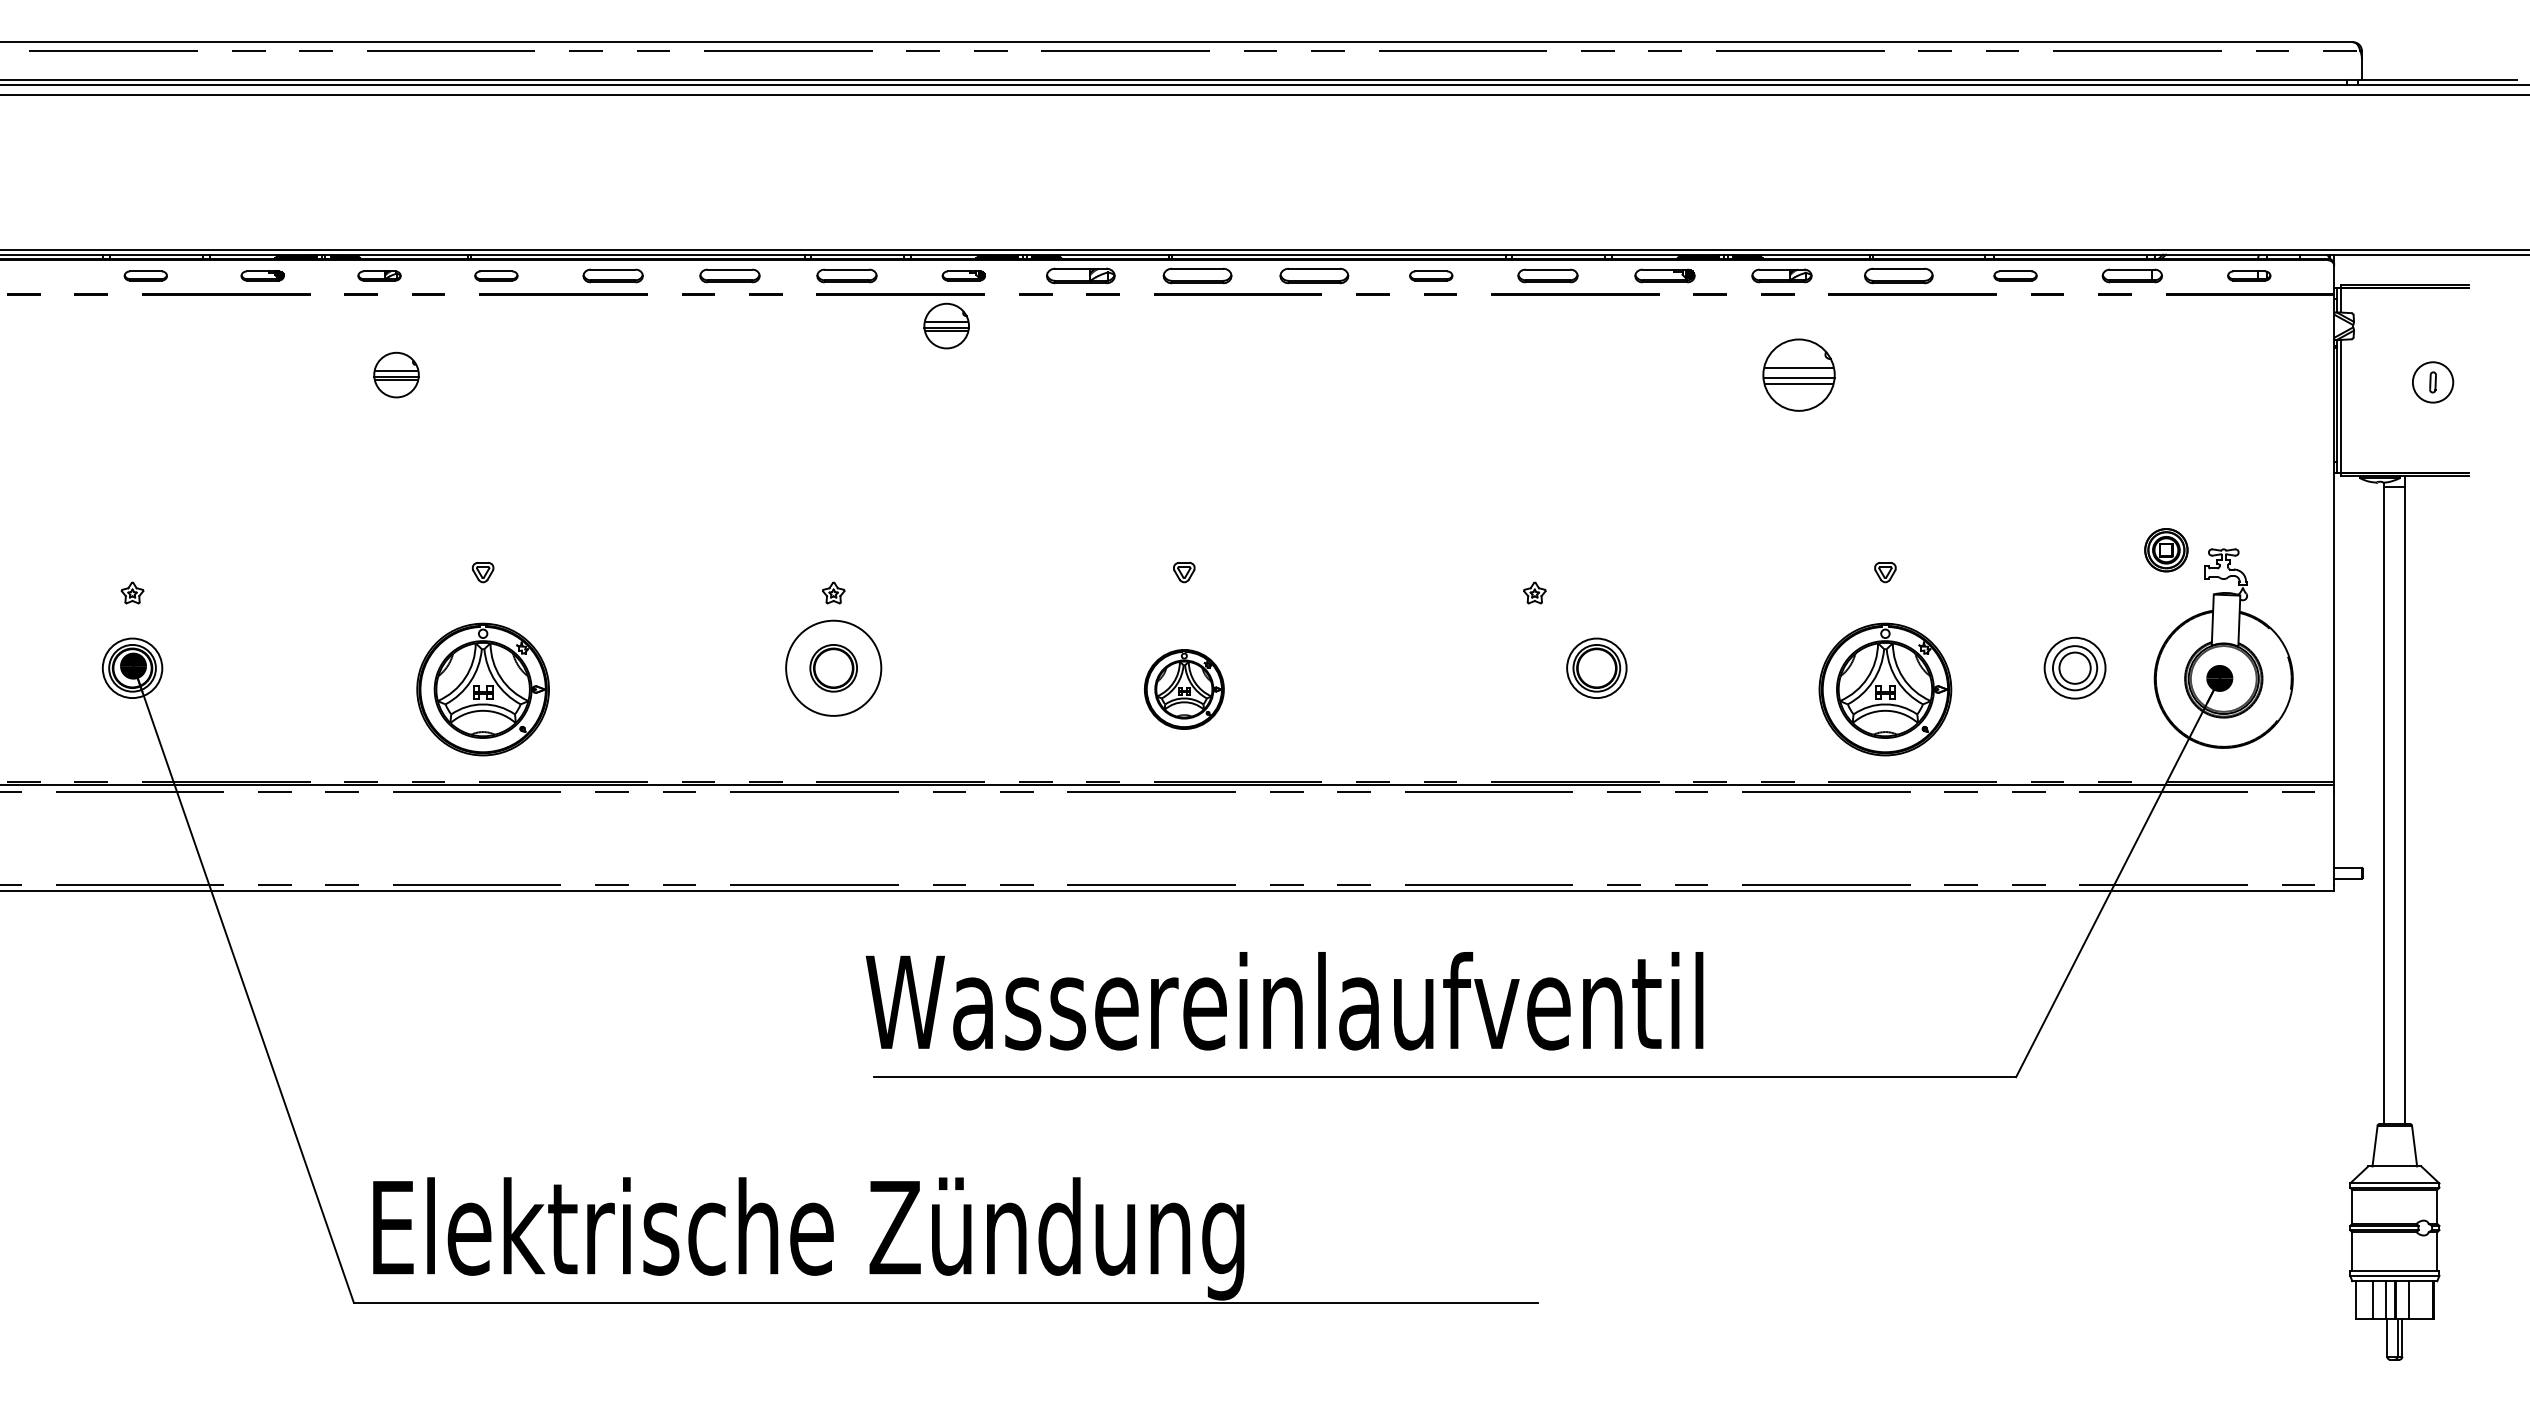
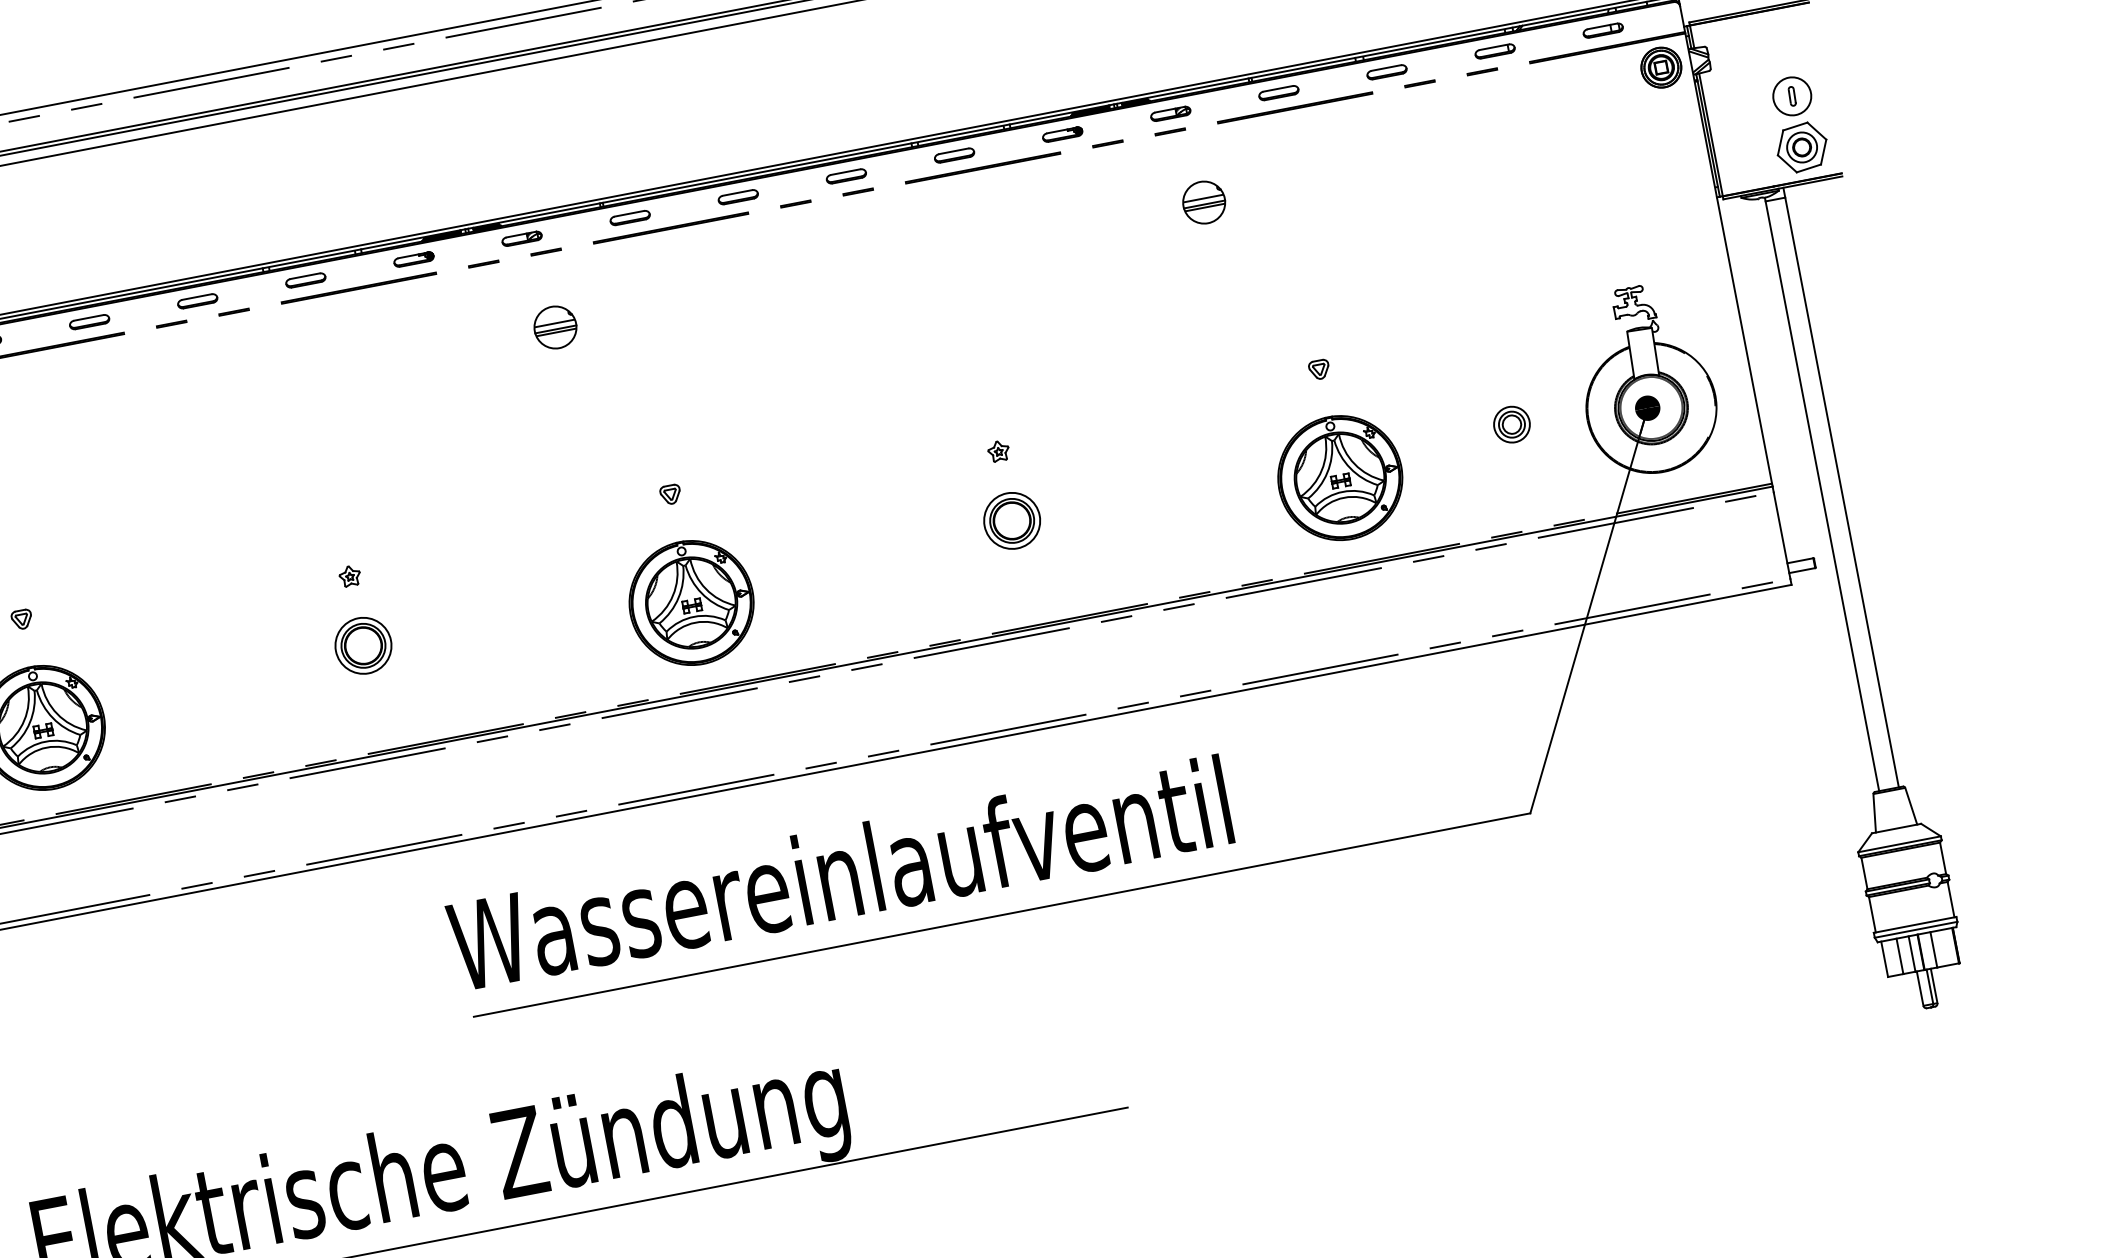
part: (613, 275) -> (89, 321), size x0.71
part: (730, 275) -> (198, 300), size x0.71
part: (846, 275) -> (305, 280), size x0.71
part: (1080, 275) -> (521, 238), size x0.62
part: (1197, 275) -> (630, 217), size x0.62
part: (1314, 275) -> (738, 196), size x0.62
part: (1548, 275) -> (954, 155), size x0.71
part: (1664, 275) -> (1062, 134), size x0.71
part: (1781, 275) -> (1170, 113), size x0.71
part: (1898, 275) -> (1278, 92), size x0.62
part: (2132, 275) -> (1495, 50), size x0.71
part: (946, 325) -> (555, 326), moved
part: (1798, 374) -> (1203, 202), size x0.62
part: (2432, 437) -> (1801, 147), added
part: (2166, 550) -> (1661, 67), moved
part: (1596, 667) -> (1011, 520), moved
circle: (833, 668) -> (363, 646), size x0.62
part: (2074, 668) -> (1511, 424), size x0.62
part: (1184, 689) -> (691, 602), size x1.67

